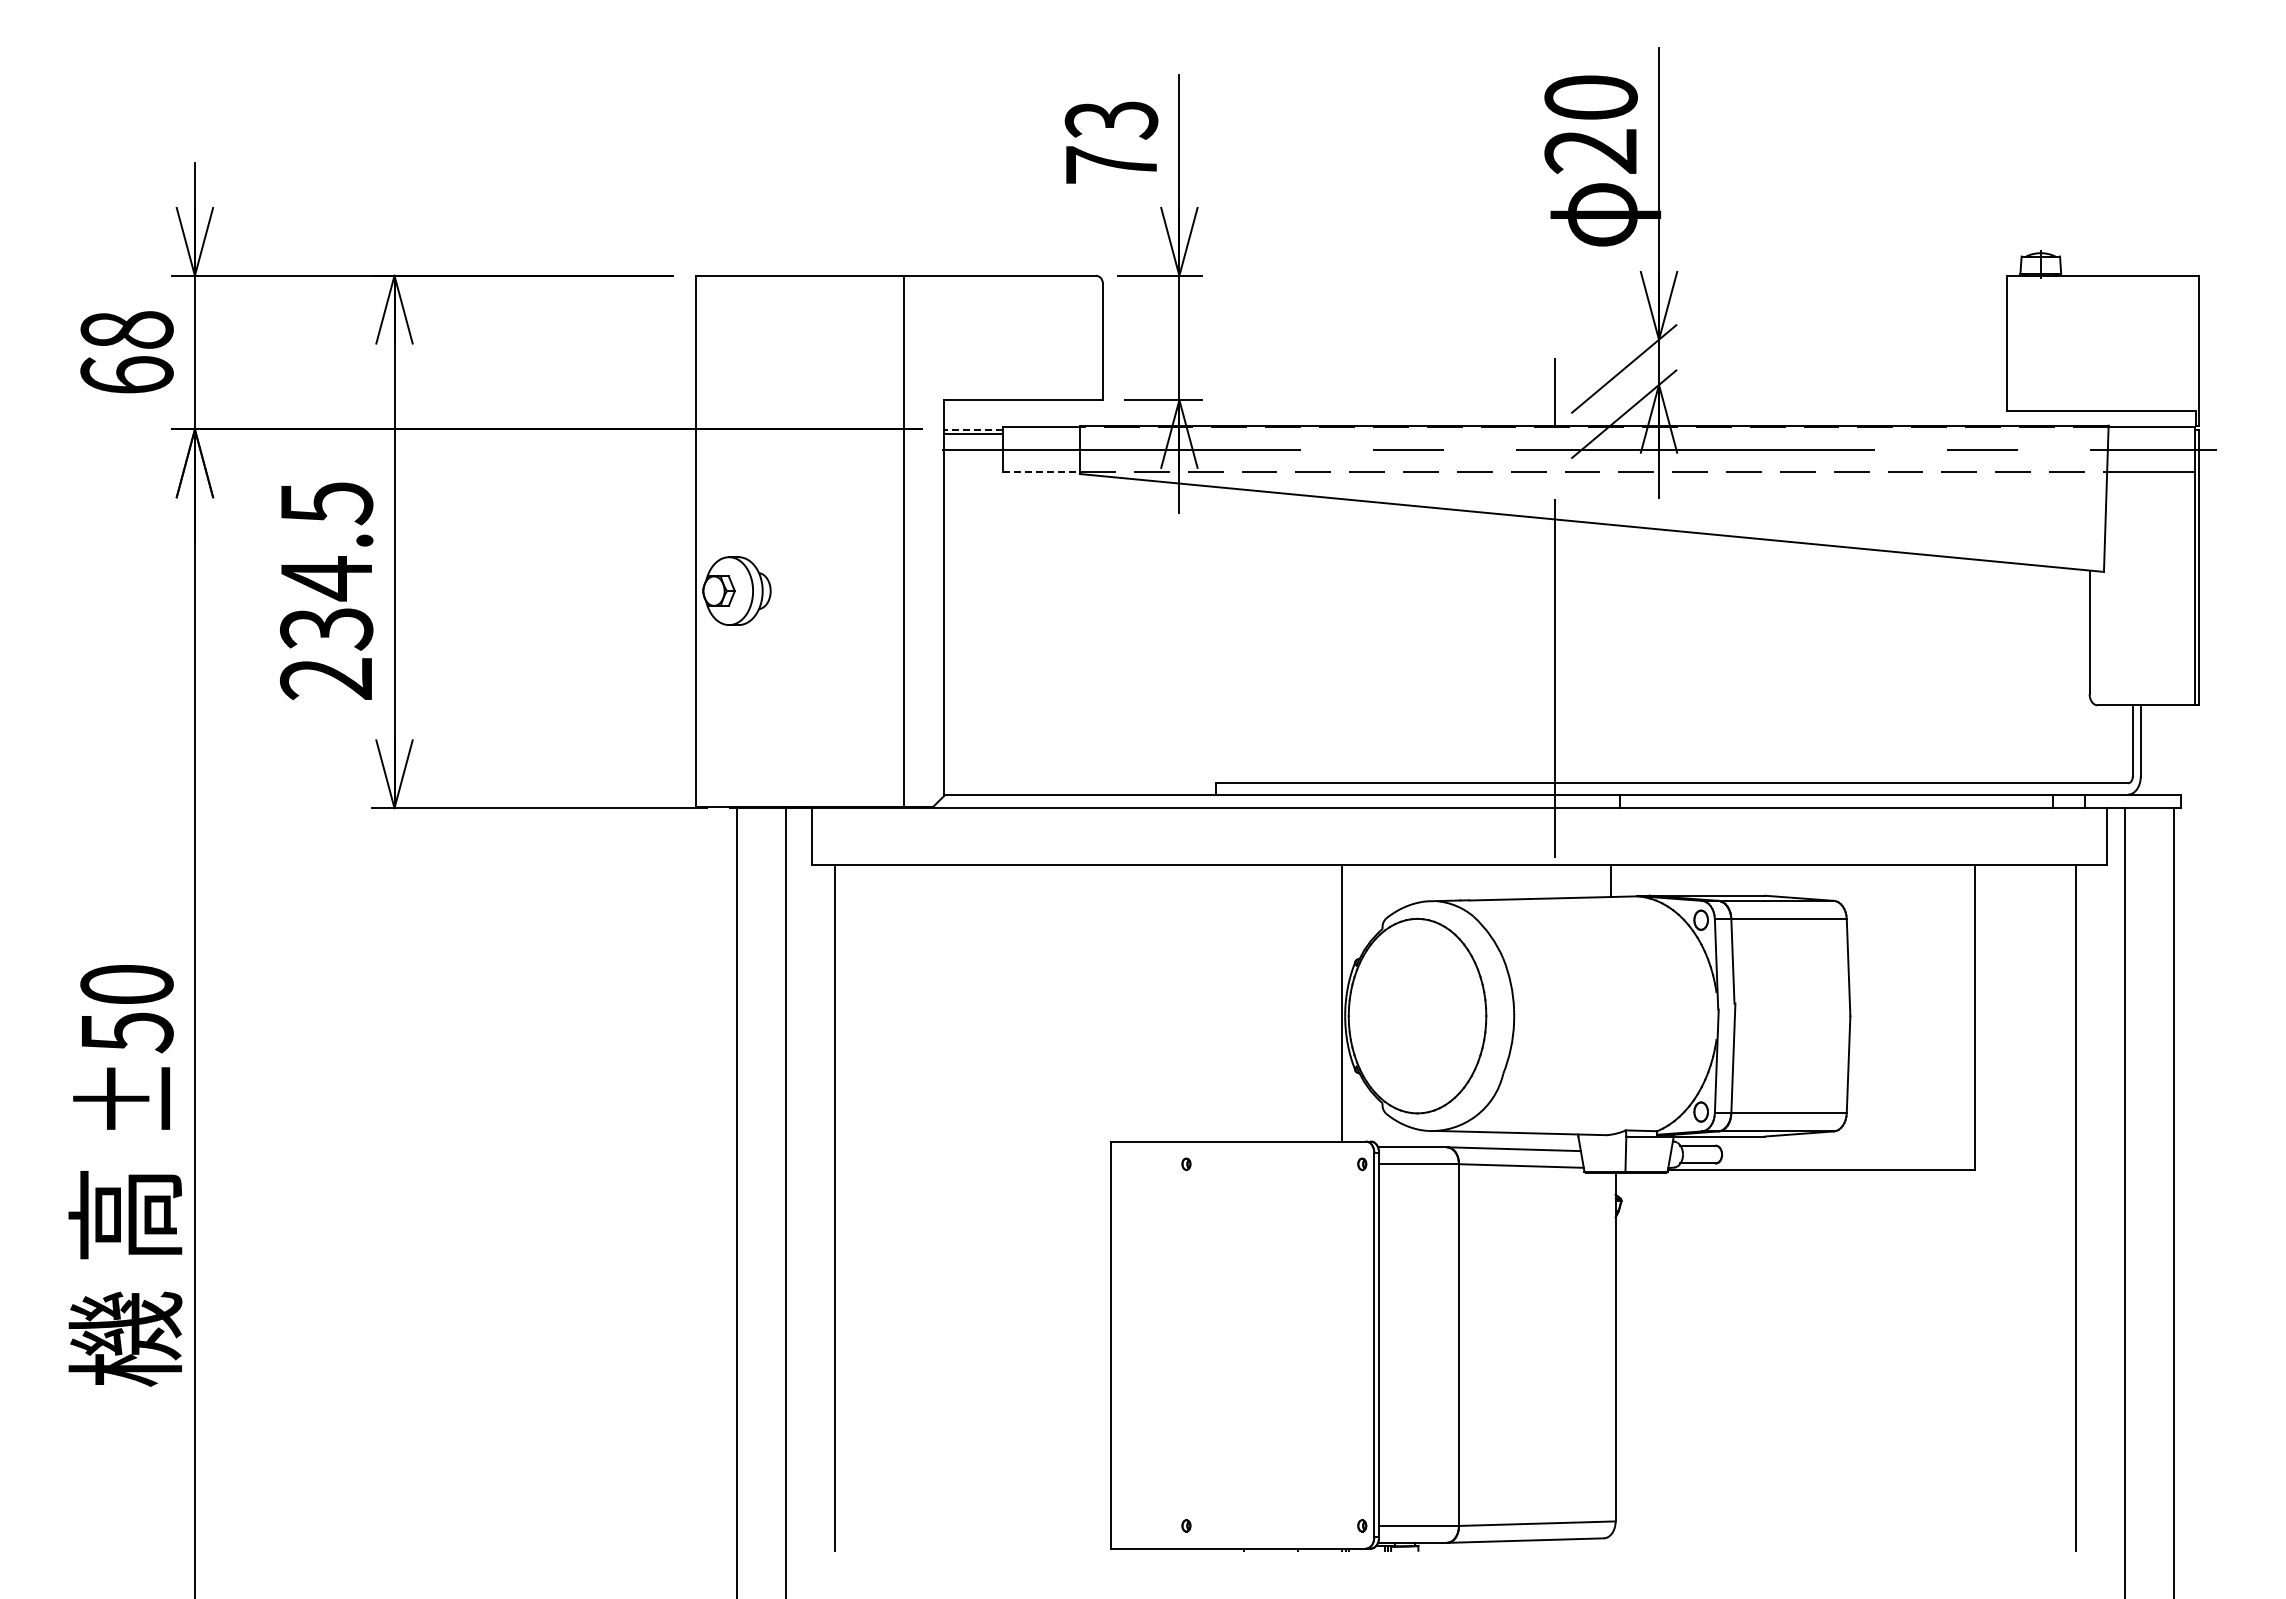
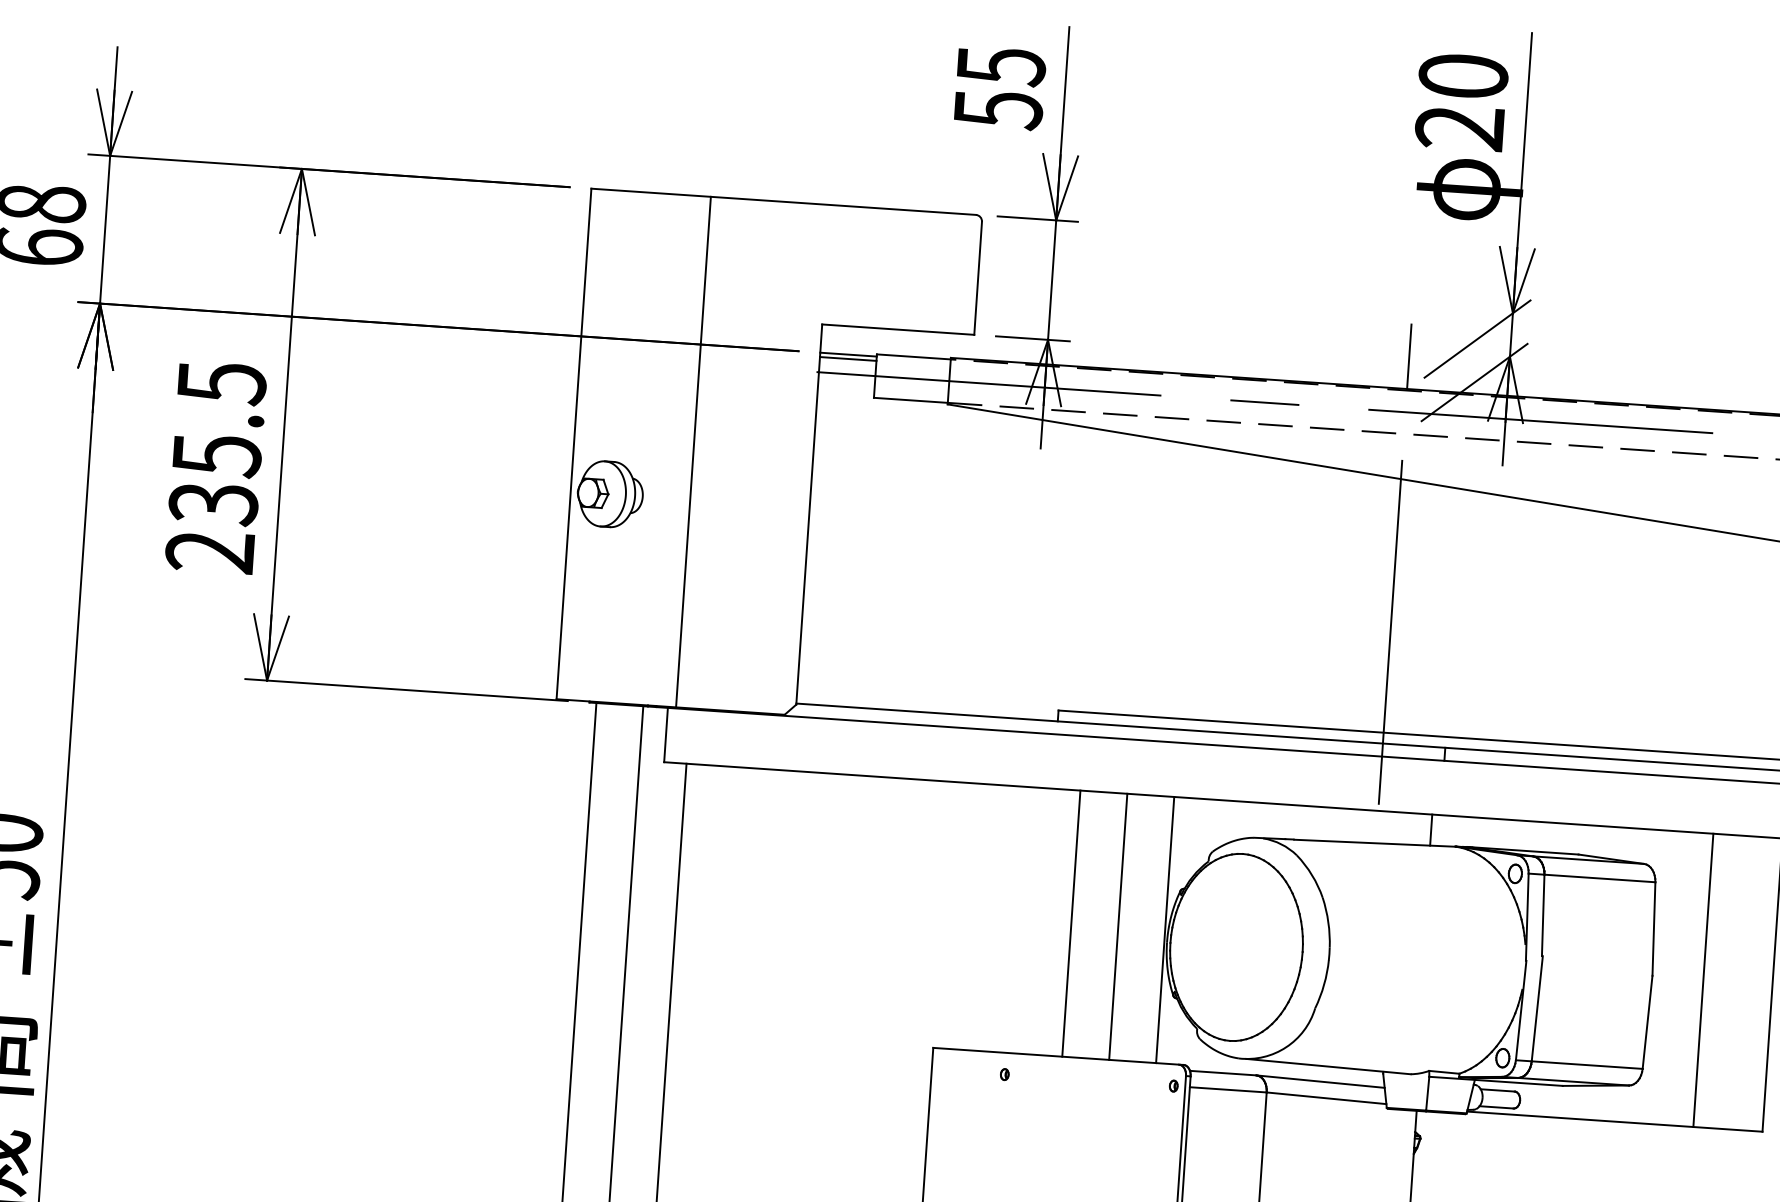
text: (1111, 143) -> (999, 88), 73 -> 55
line: (973, 429) -> (848, 354), dashed -> solid
line: (1042, 472) -> (911, 400), dashed -> solid
line: (904, 541) -> (693, 452), moved
text: (327, 578) -> (217, 455), 234.5 -> 235.5
line: (1244, 1002) -> (1071, 923), added
line: (1293, 1002) -> (1118, 926), added
line: (1903, 1016) -> (1703, 979), added

